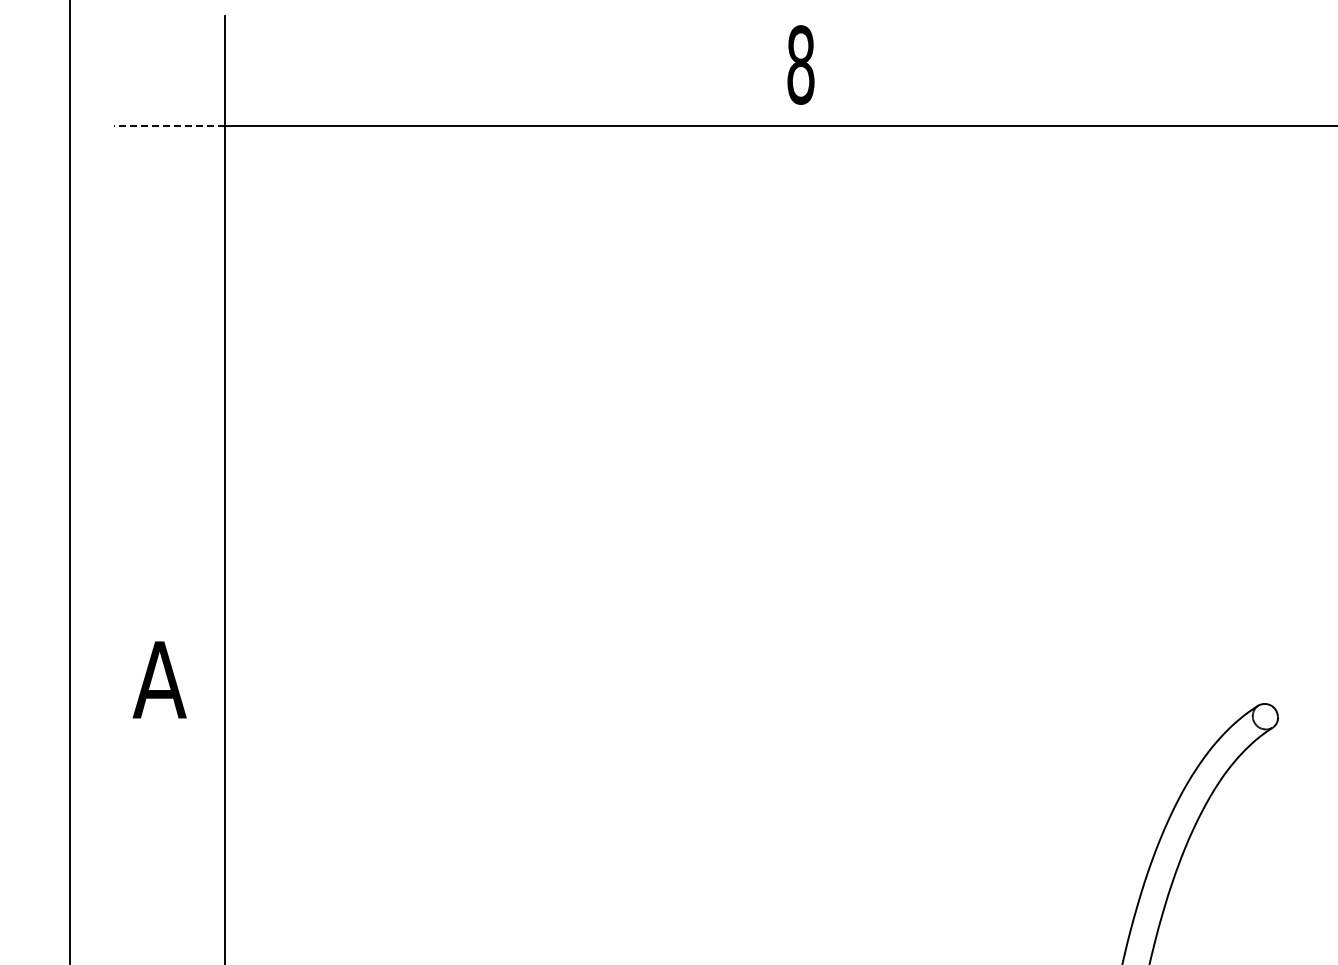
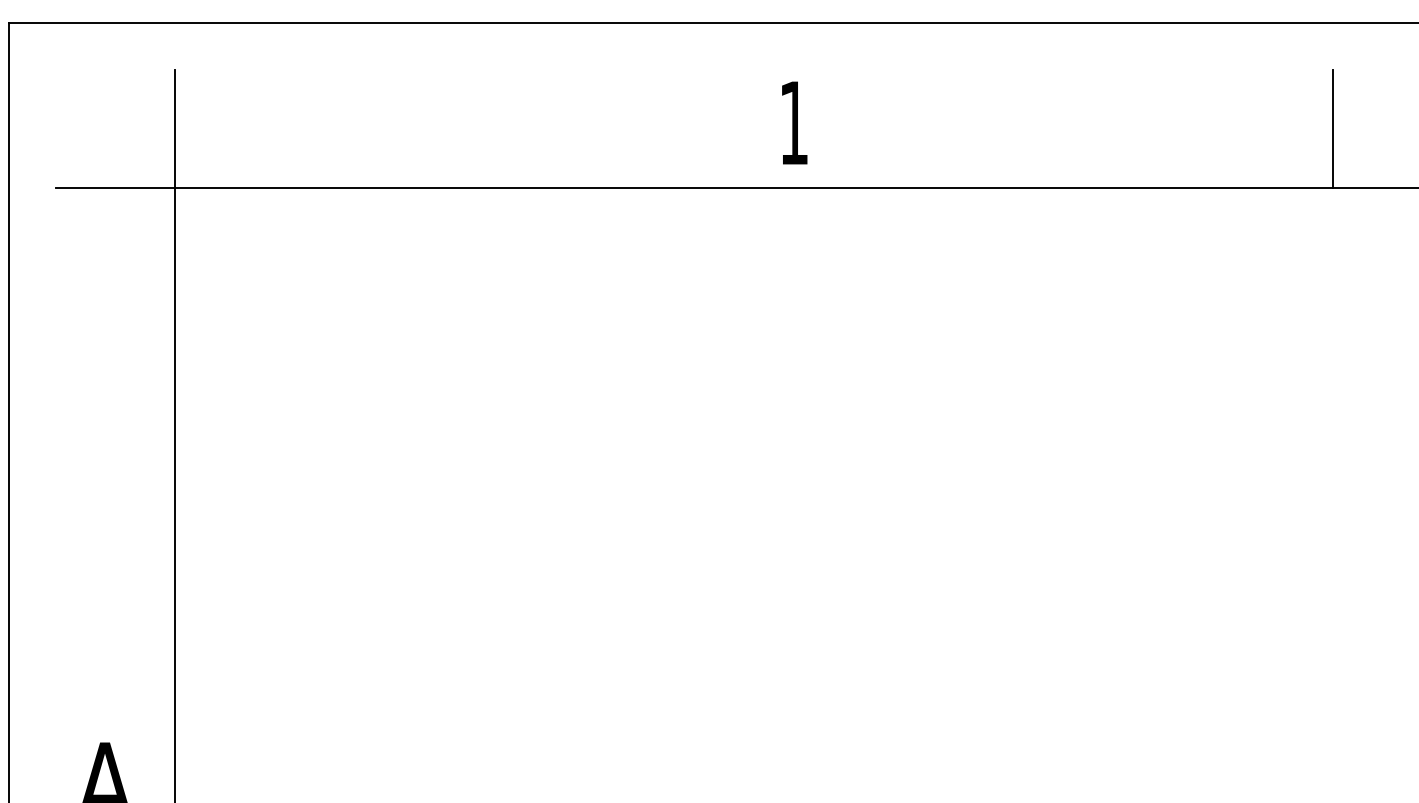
text: (800, 64) -> (793, 122), 8 -> 1
line: (1302, 70) -> (1333, 128), added
line: (169, 125) -> (115, 188), dashed -> solid

